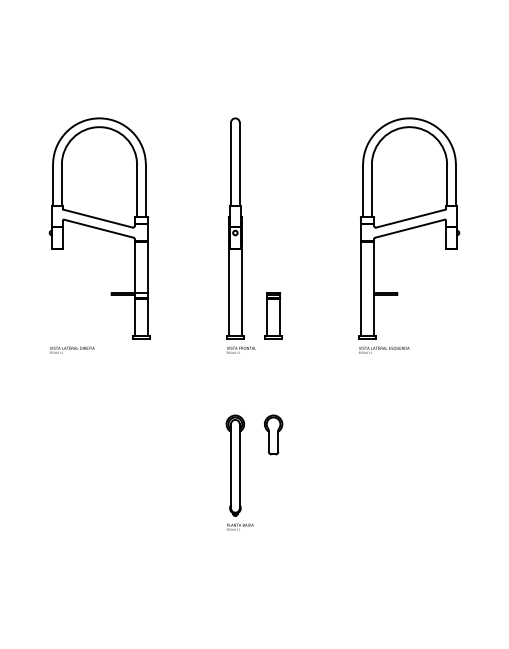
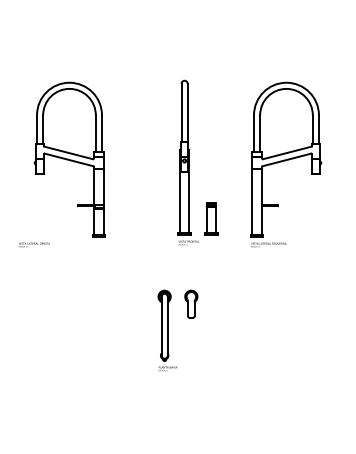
part: (242, 235) -> (189, 162), moved
text: (70, 349) -> (33, 244), moved

